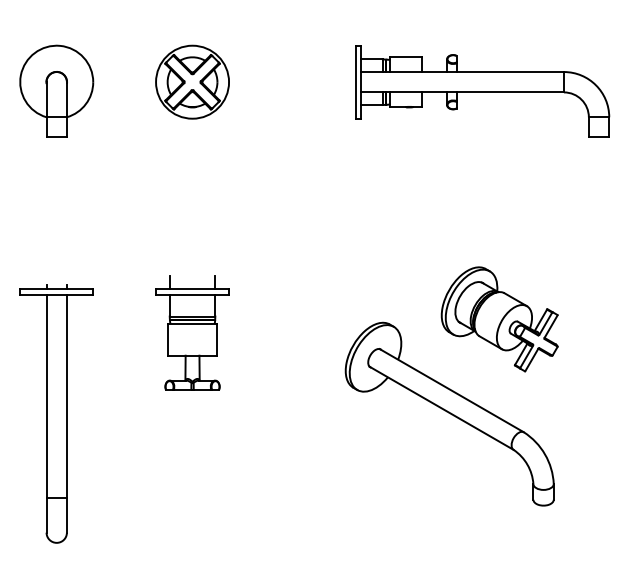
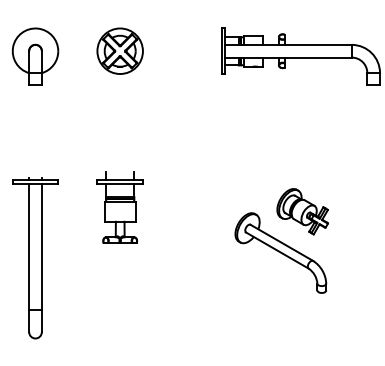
part: (451, 385) -> (281, 240), size x0.7

